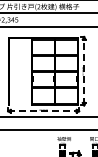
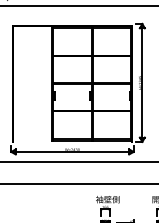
line: (84, 70) -> (142, 81), dashed -> solid
line: (44, 111) -> (73, 152), dashed -> solid

